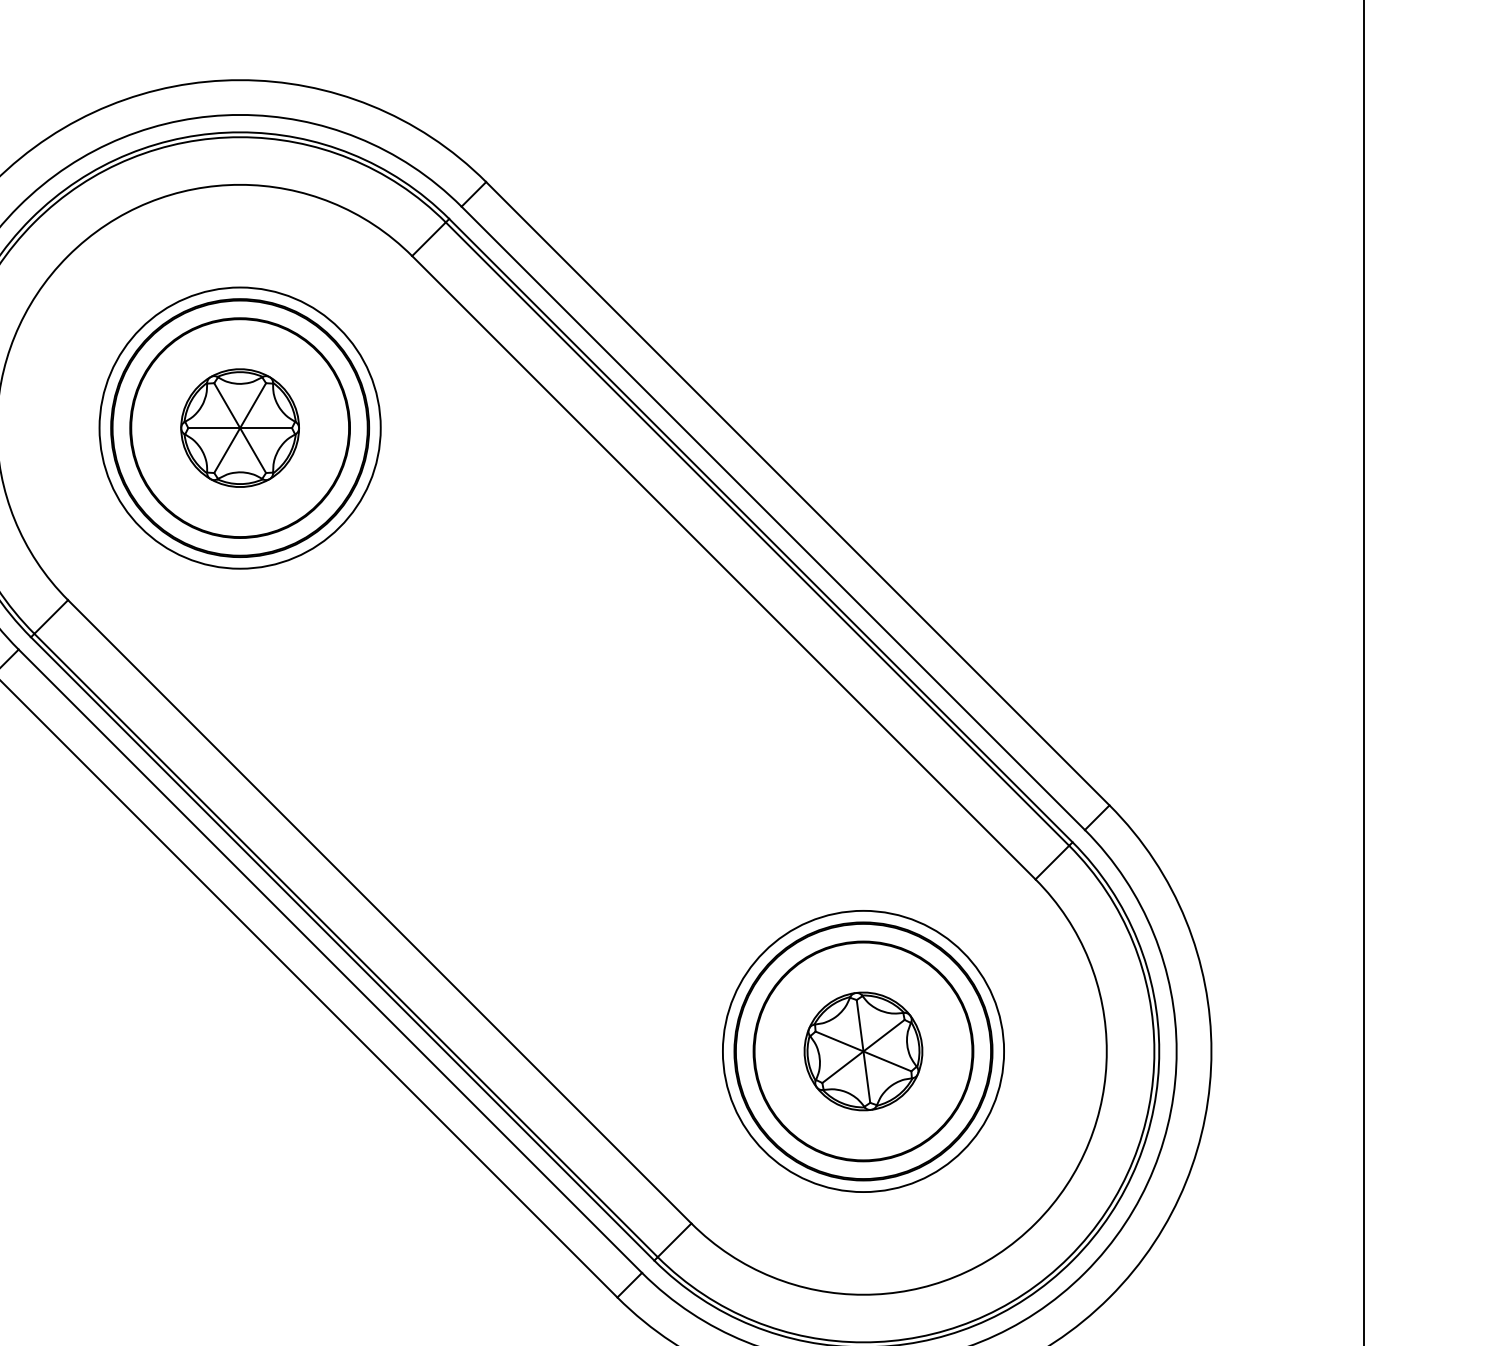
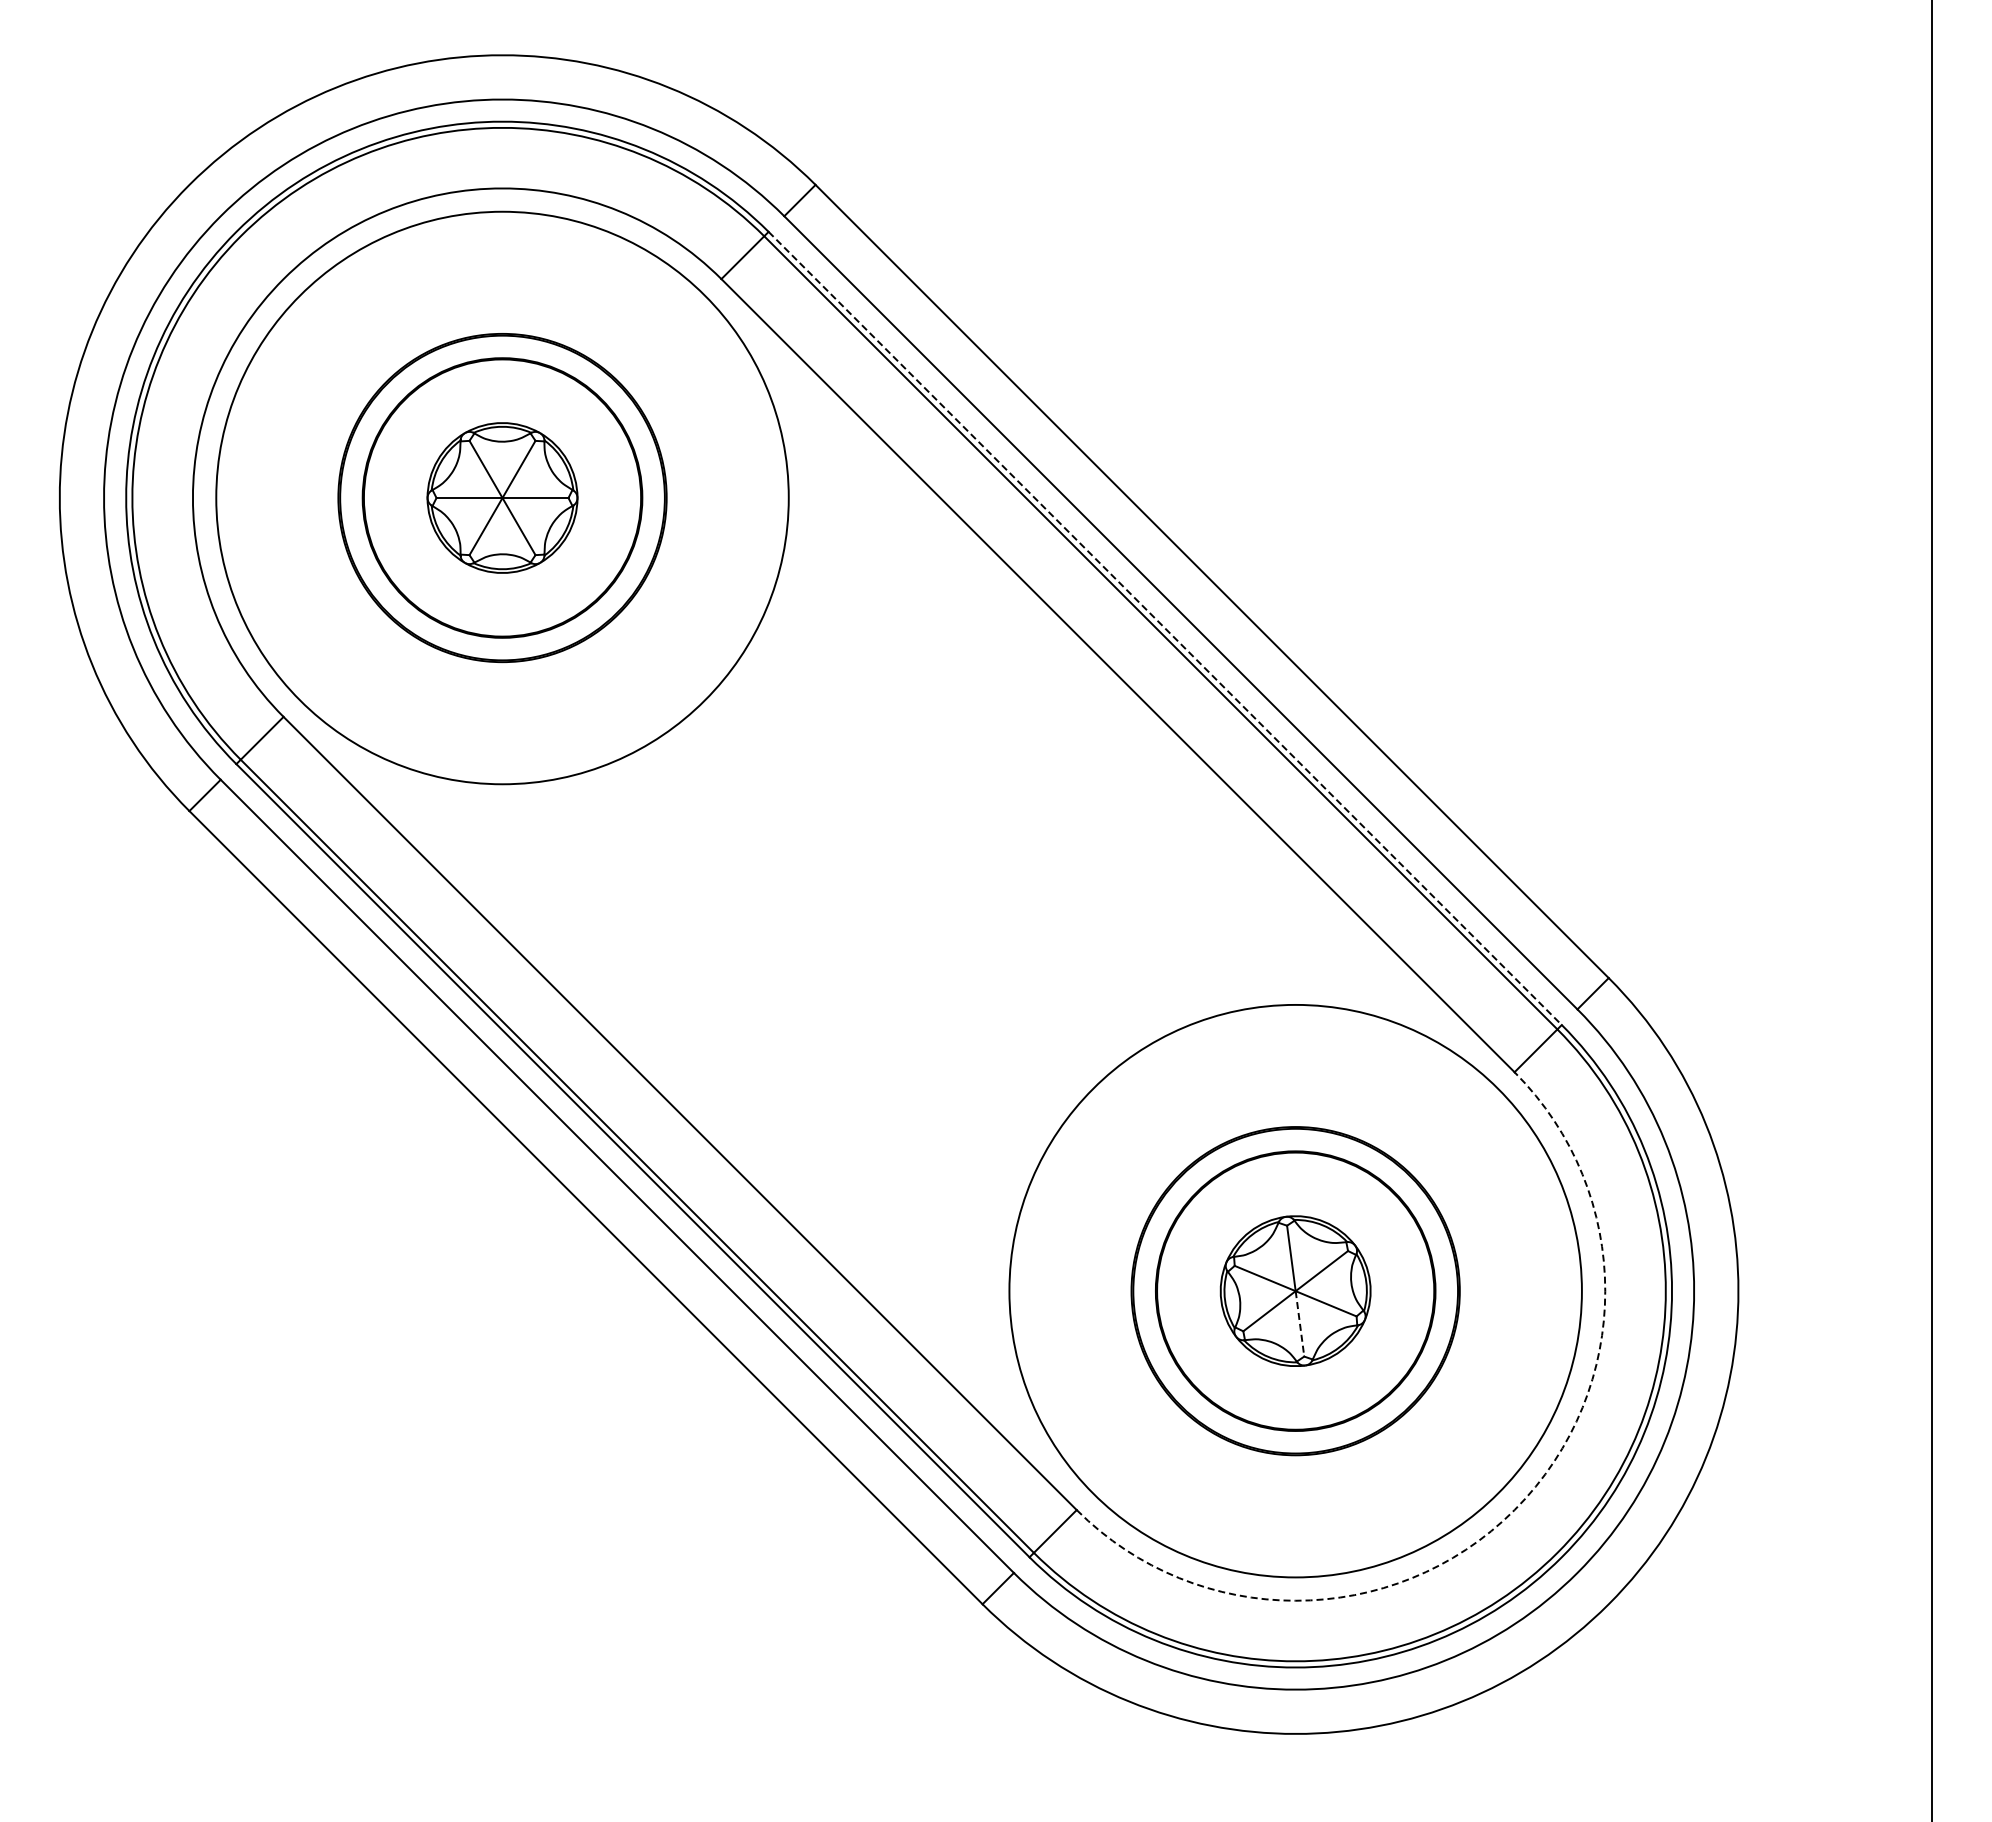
circle: (240, 427) -> (502, 497), size x1.6
line: (761, 530) -> (1165, 628), solid -> dashed
circle: (863, 1051) -> (1295, 1291), size x1.6
line: (866, 1076) -> (1299, 1323), solid -> dashed
arc: (1035, 1223) -> (1514, 1510), solid -> dashed

